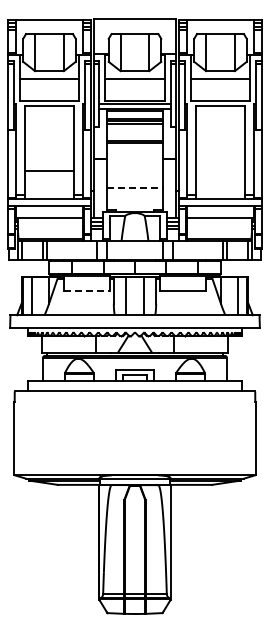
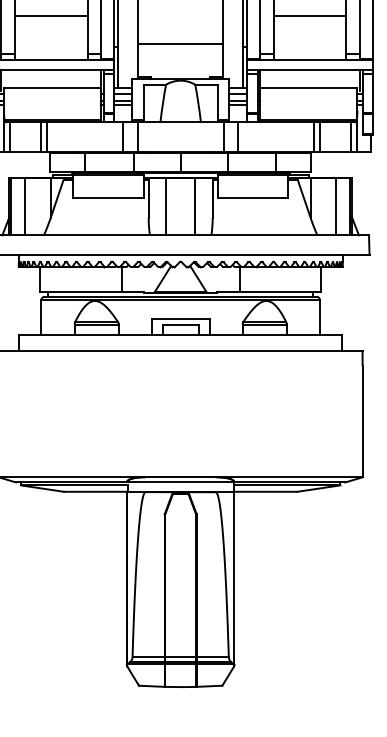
line: (220, 170) -> (309, 16), added
line: (135, 188) -> (181, 43), dashed -> solid
line: (87, 290) -> (108, 197), dashed -> solid

